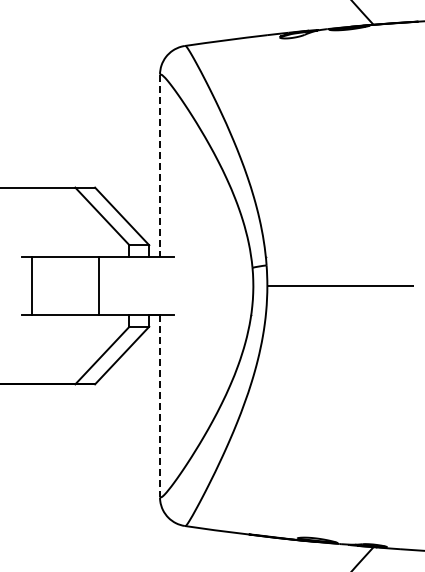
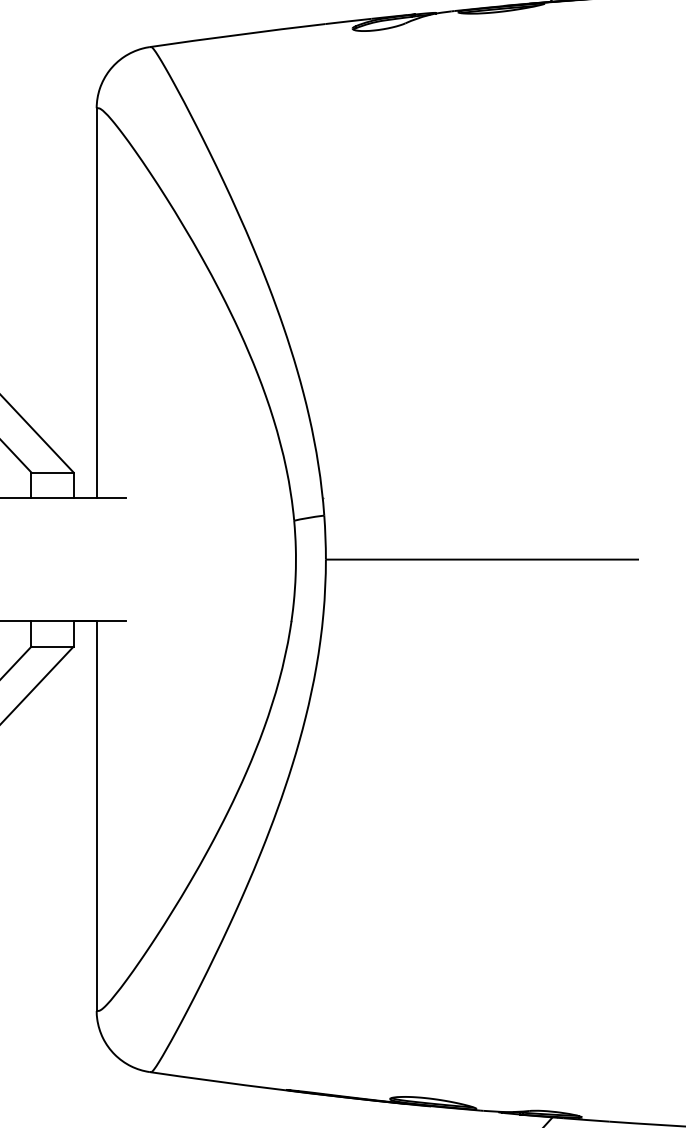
line: (160, 166) -> (97, 304), dashed -> solid
line: (160, 406) -> (97, 816), dashed -> solid

